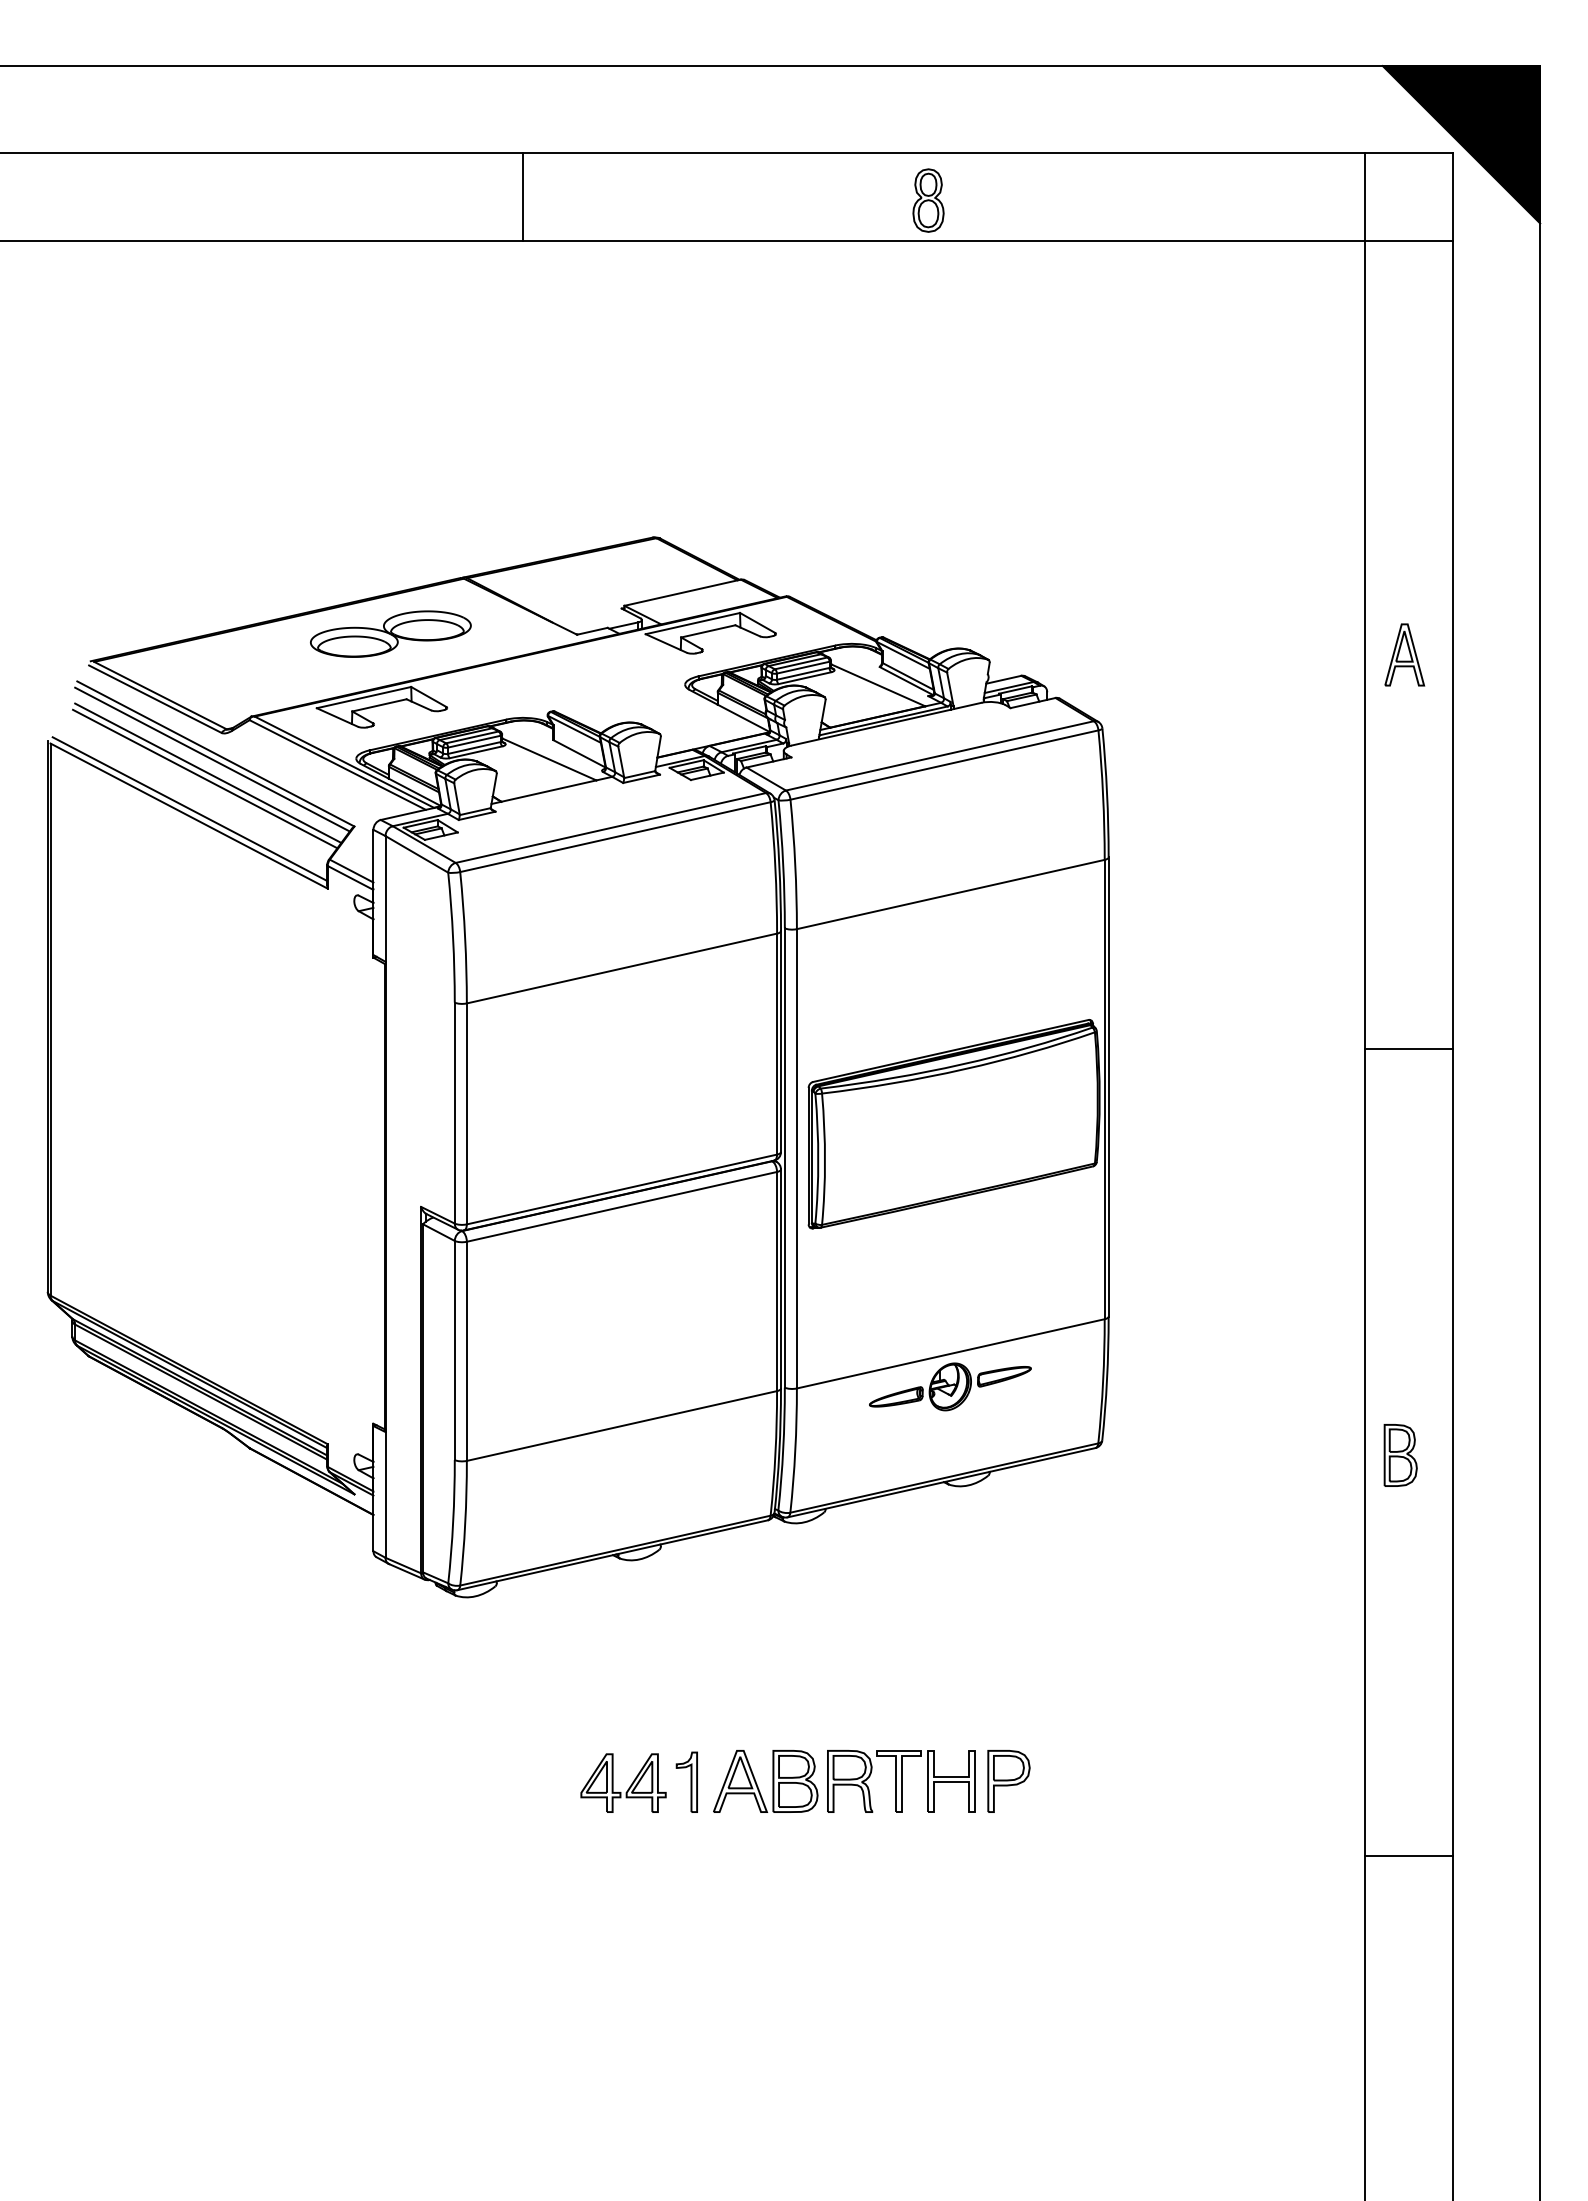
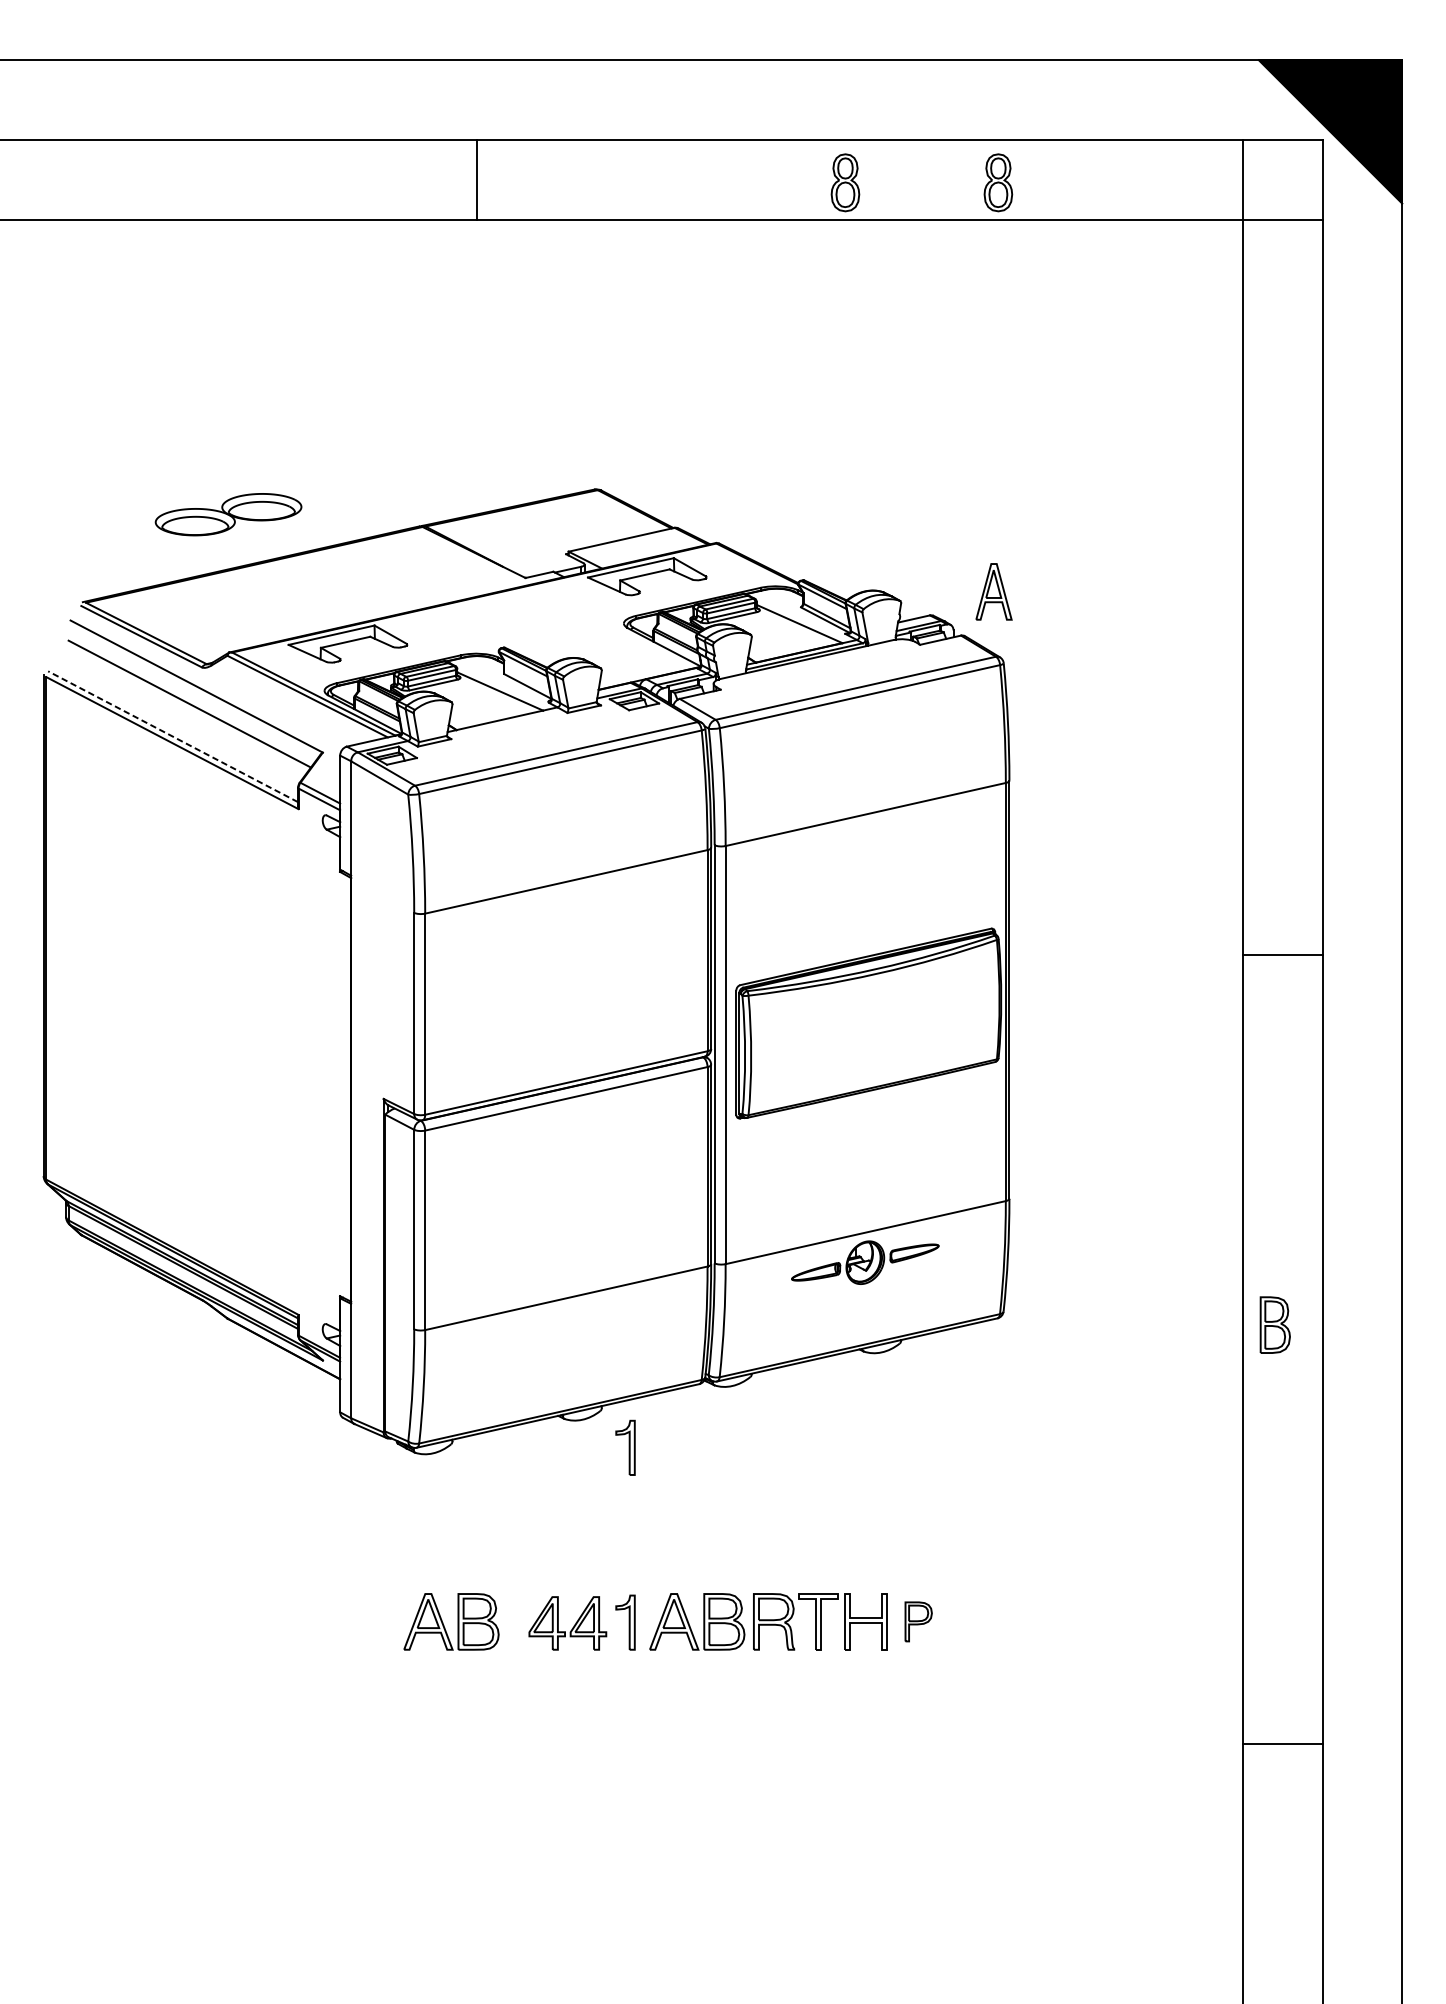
part: (1096, 200) -> (998, 182), added
part: (390, 633) -> (228, 514), moved
part: (1404, 654) -> (993, 591), moved
line: (212, 759) -> (193, 691), removed
line: (205, 778) -> (187, 708), removed
line: (189, 809) -> (172, 737), solid -> dashed
part: (686, 1589) -> (625, 1447), added
part: (502, 1781) -> (457, 1621), added
part: (1008, 1781) -> (918, 1621), size x0.7
line: (1408, 1856) -> (1282, 1743), moved

